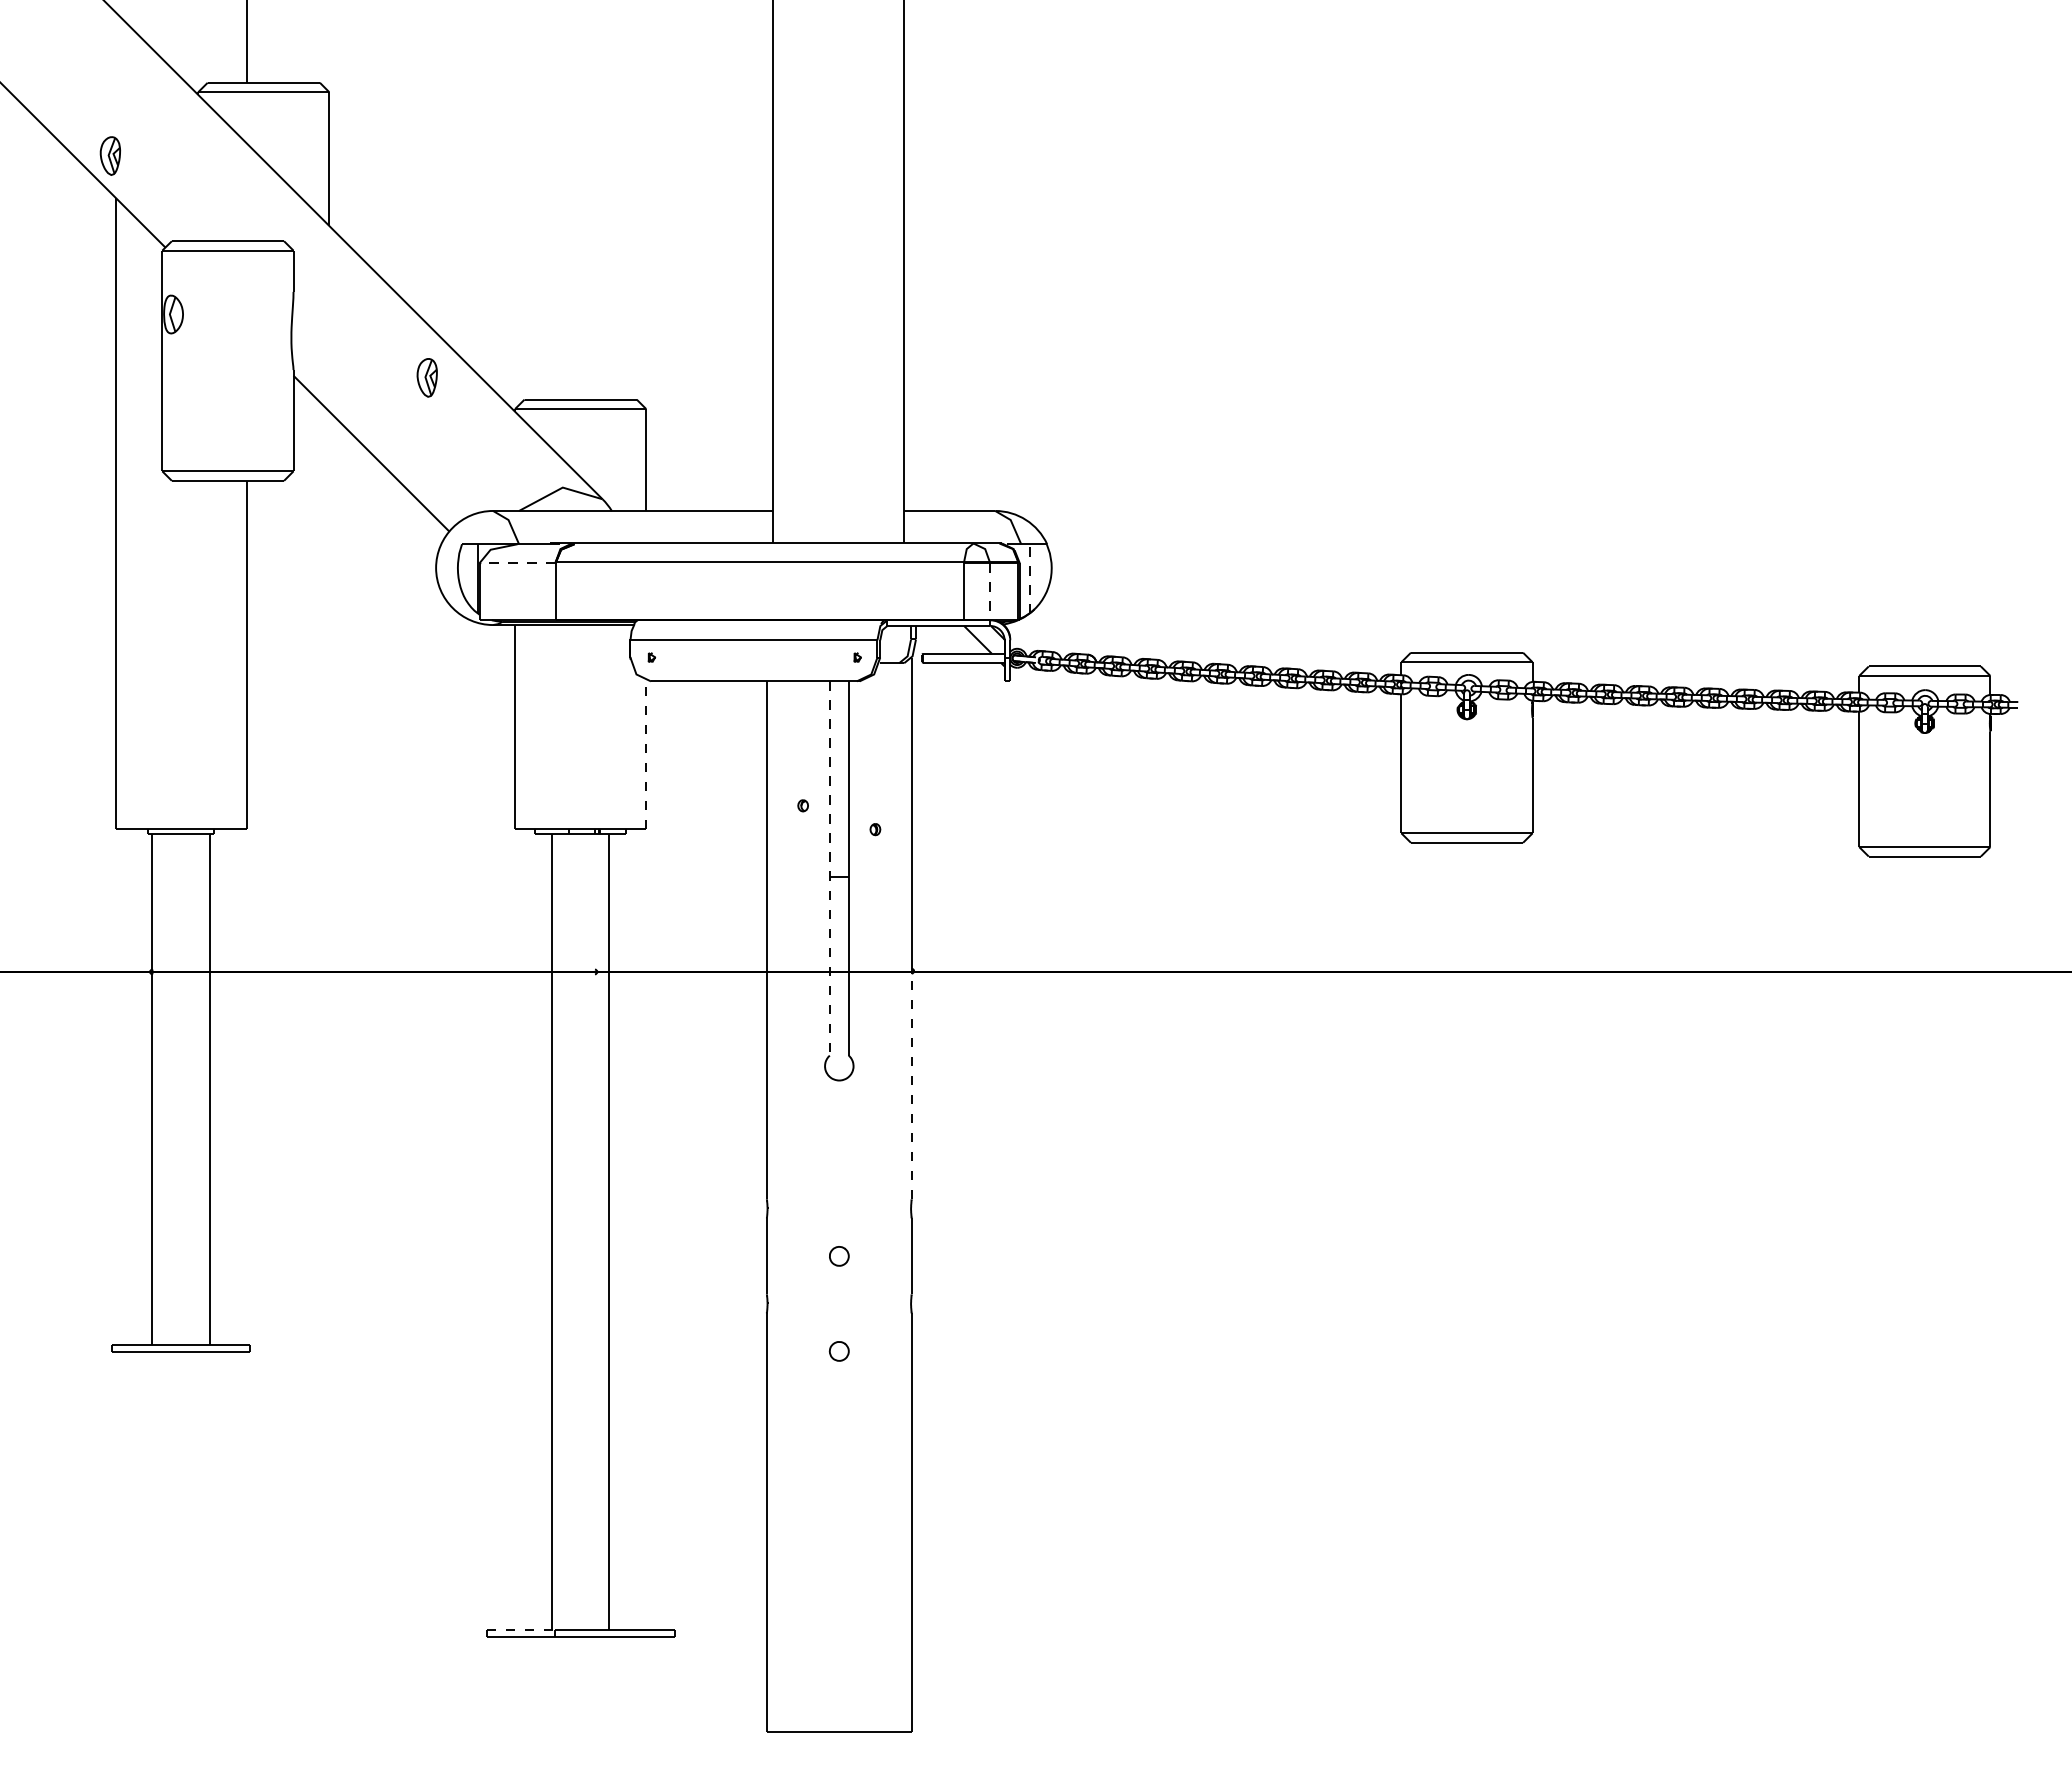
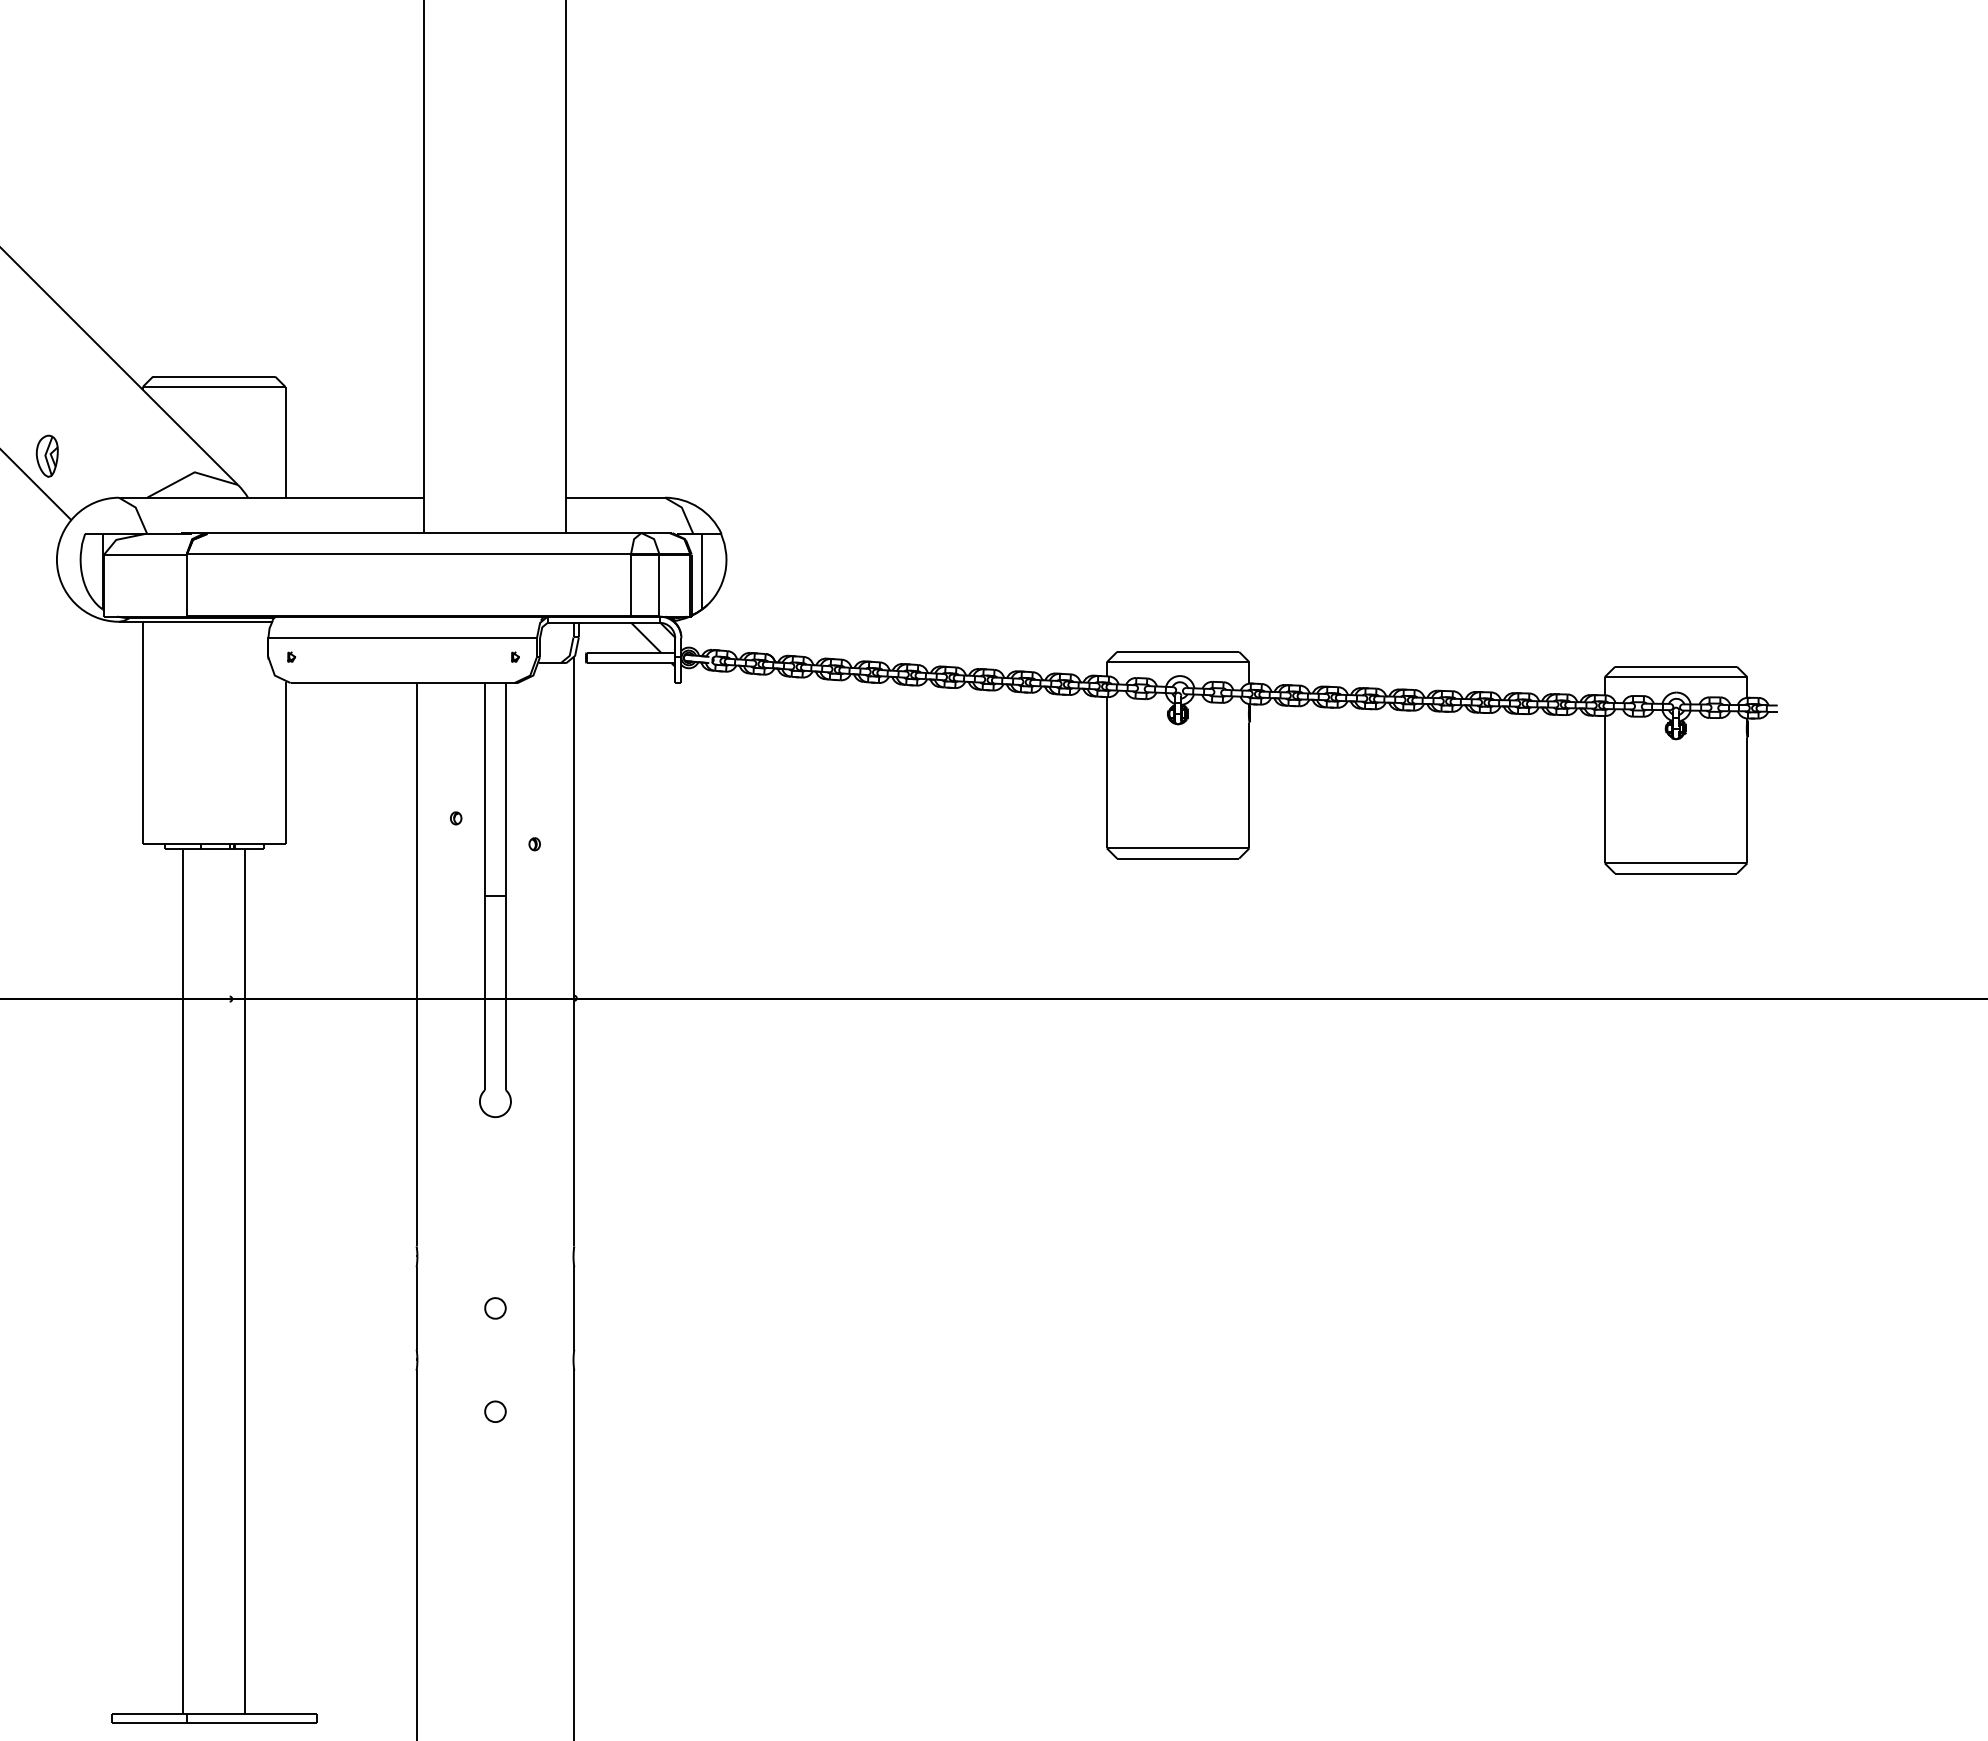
part: (426, 377) -> (46, 455), moved
line: (517, 563) -> (145, 554), dashed -> solid
line: (1029, 578) -> (702, 571), dashed -> solid
line: (989, 591) -> (658, 585), dashed -> solid
line: (646, 754) -> (285, 762), dashed -> solid
line: (829, 869) -> (484, 887), dashed -> solid
line: (911, 1086) -> (573, 1123), dashed -> solid
line: (521, 1629) -> (149, 1714), dashed -> solid

